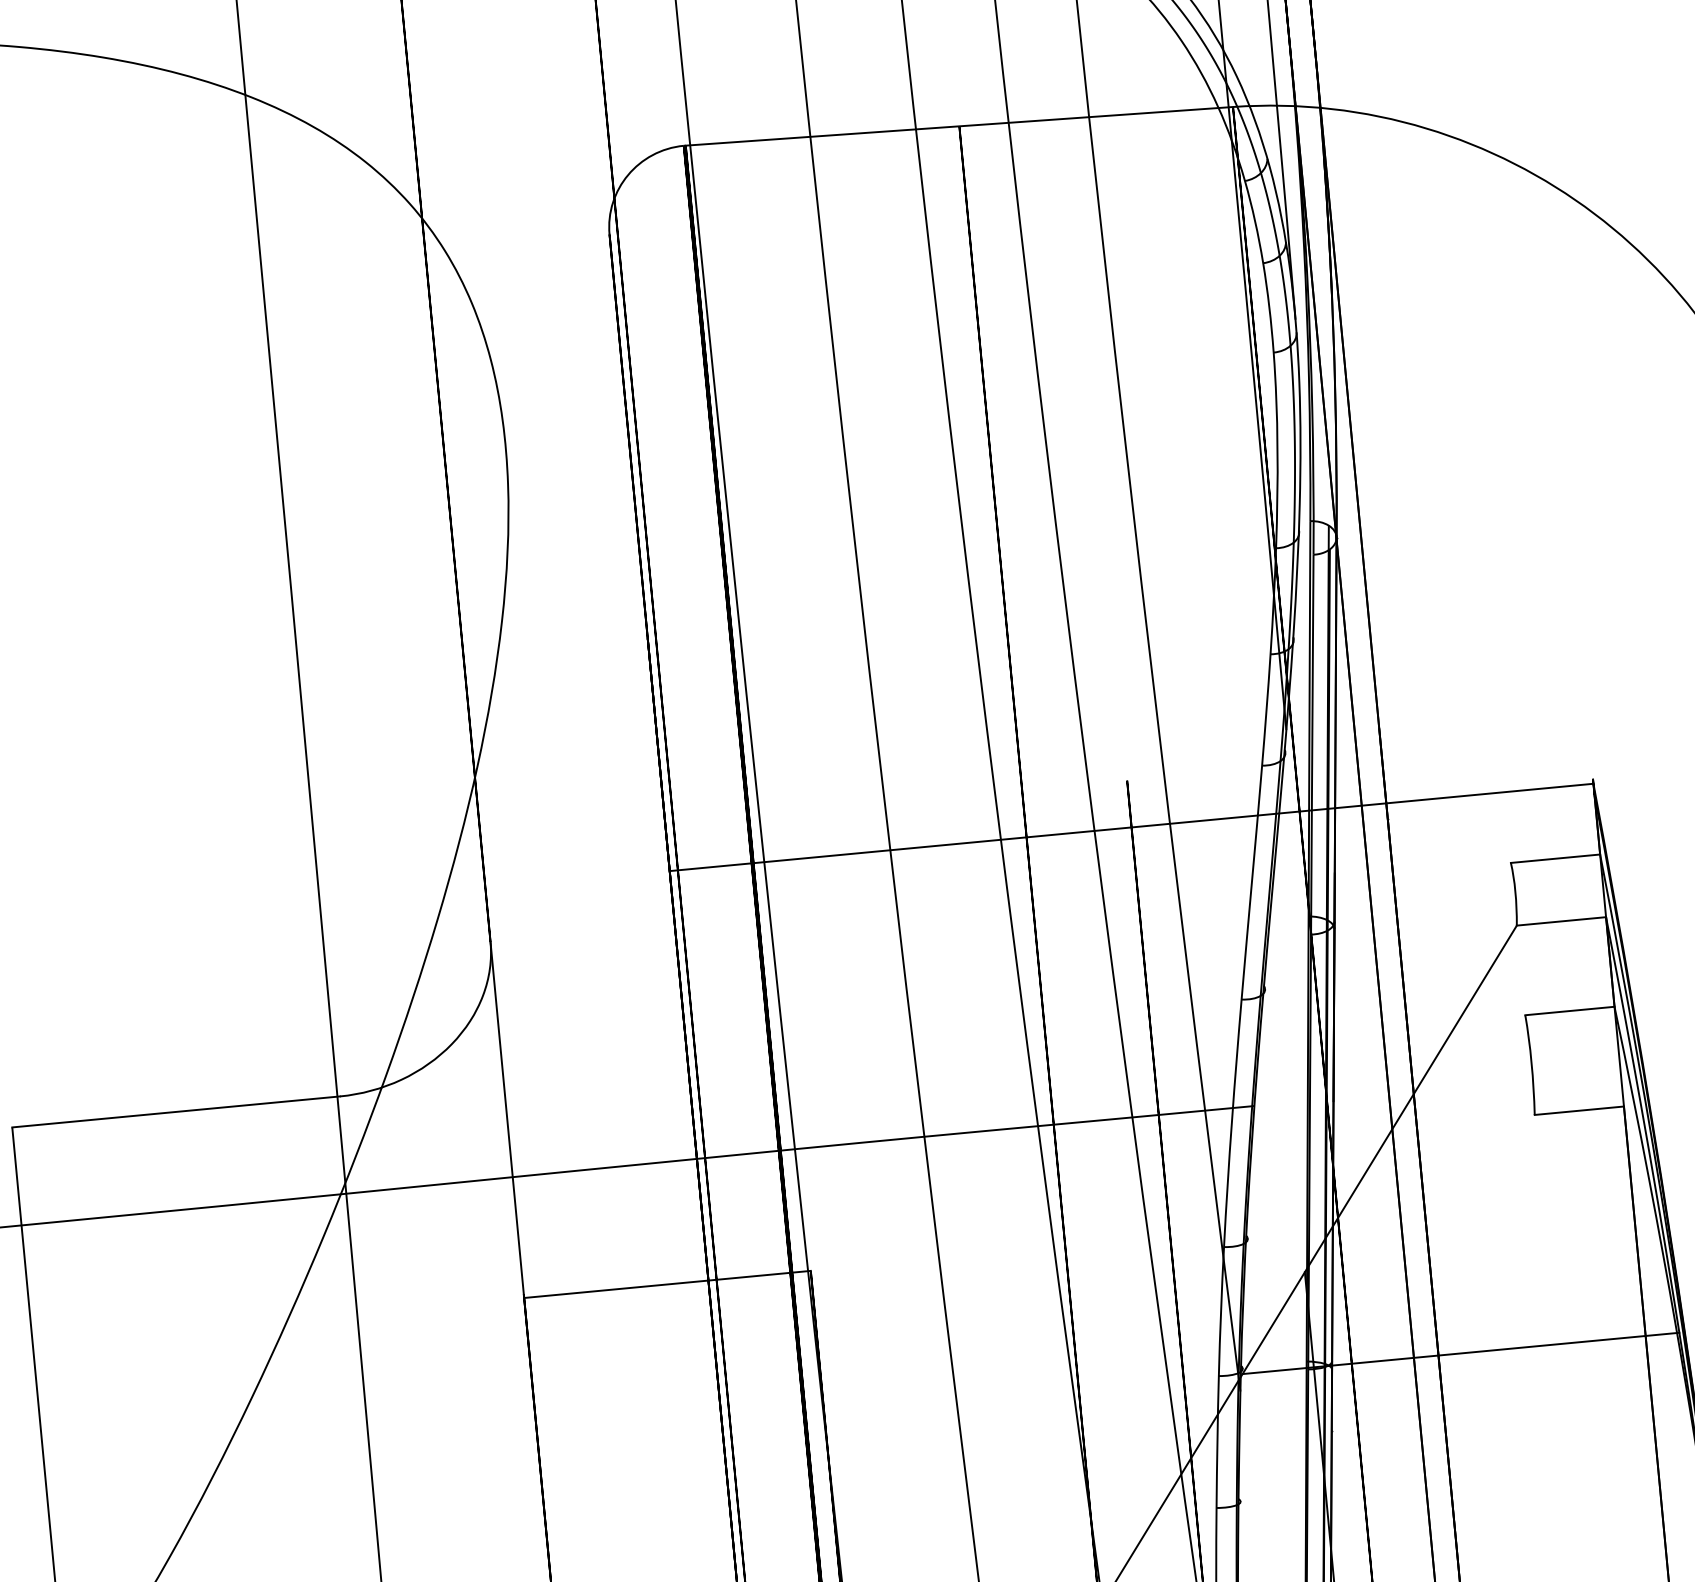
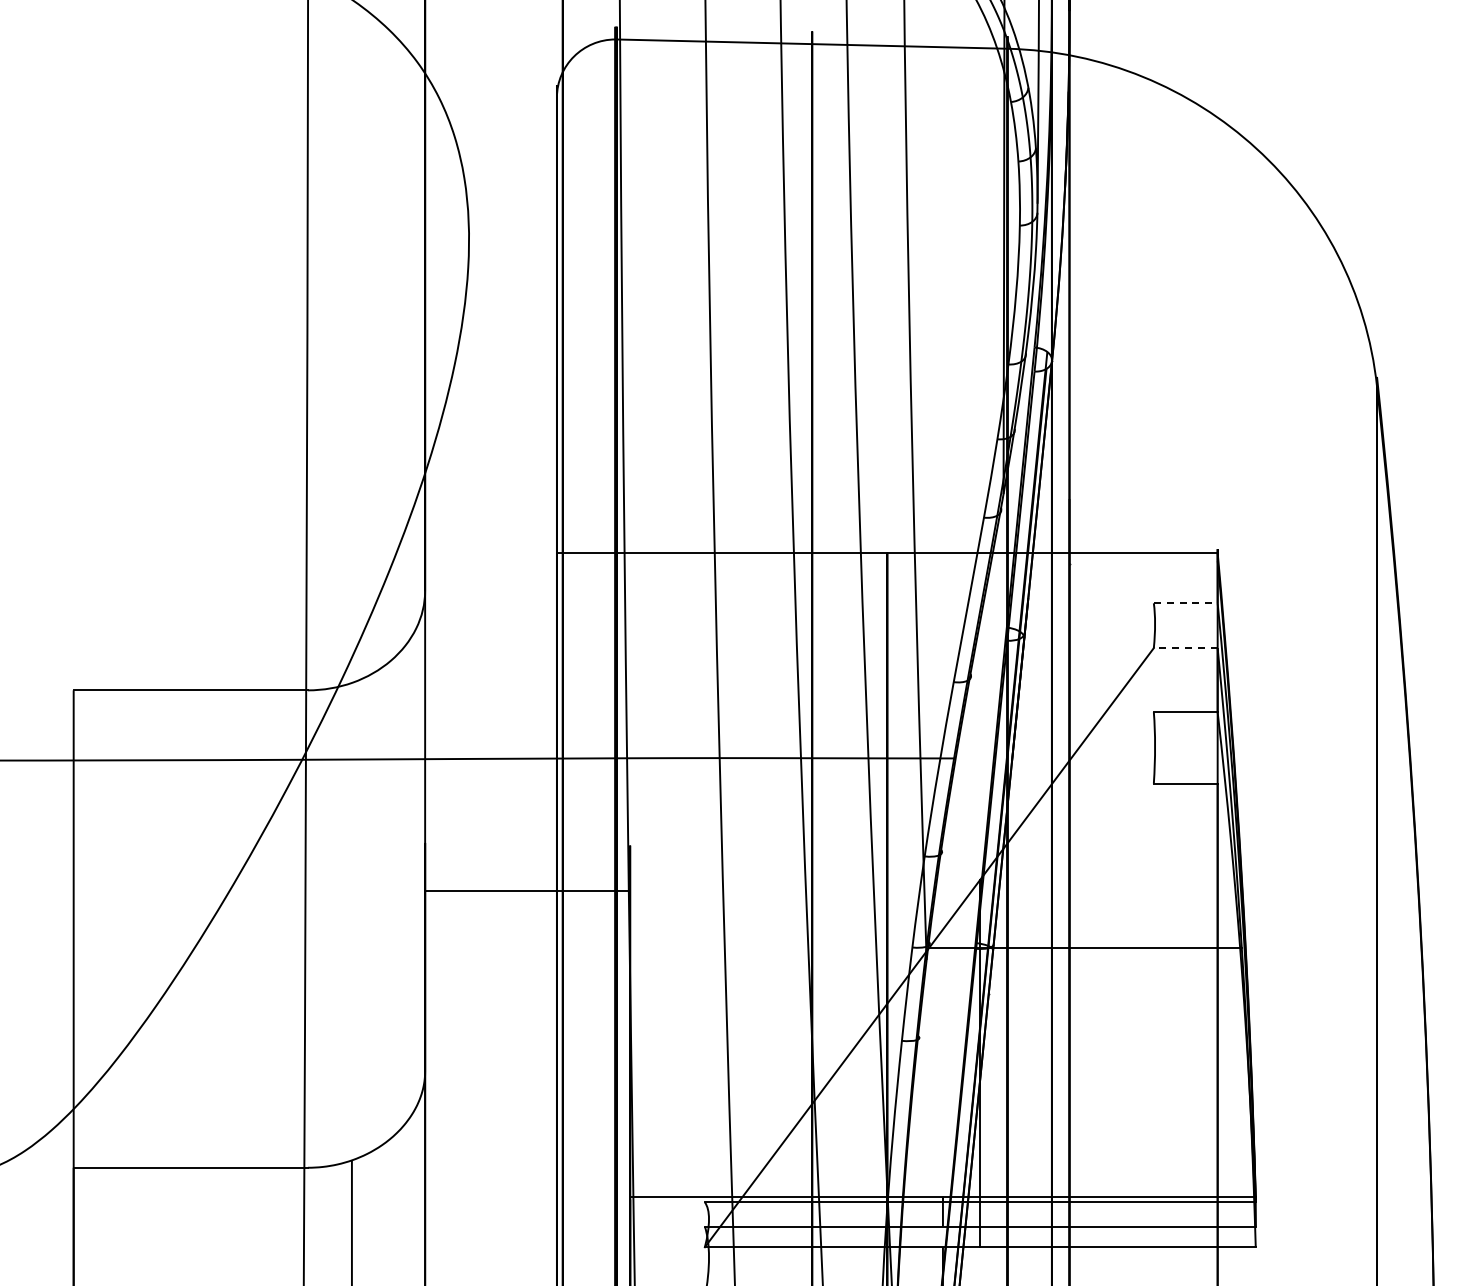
line: (1555, 859) -> (1185, 603), solid -> dashed
line: (1561, 921) -> (1185, 648), solid -> dashed
line: (667, 1284) -> (527, 890), moved

